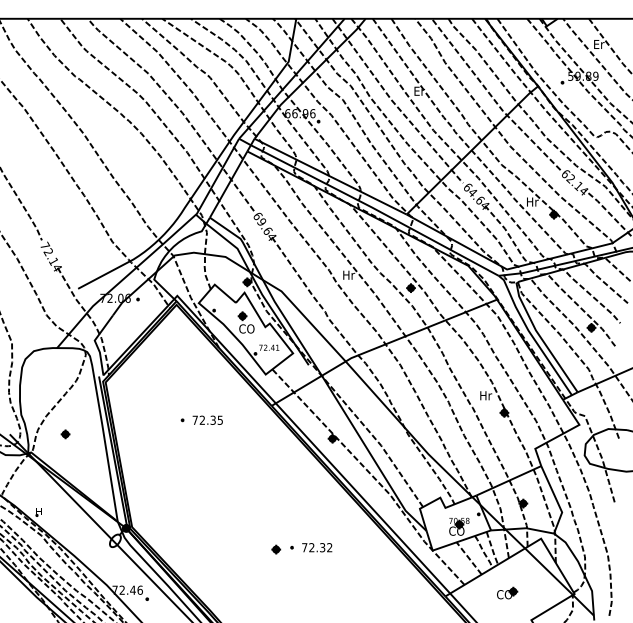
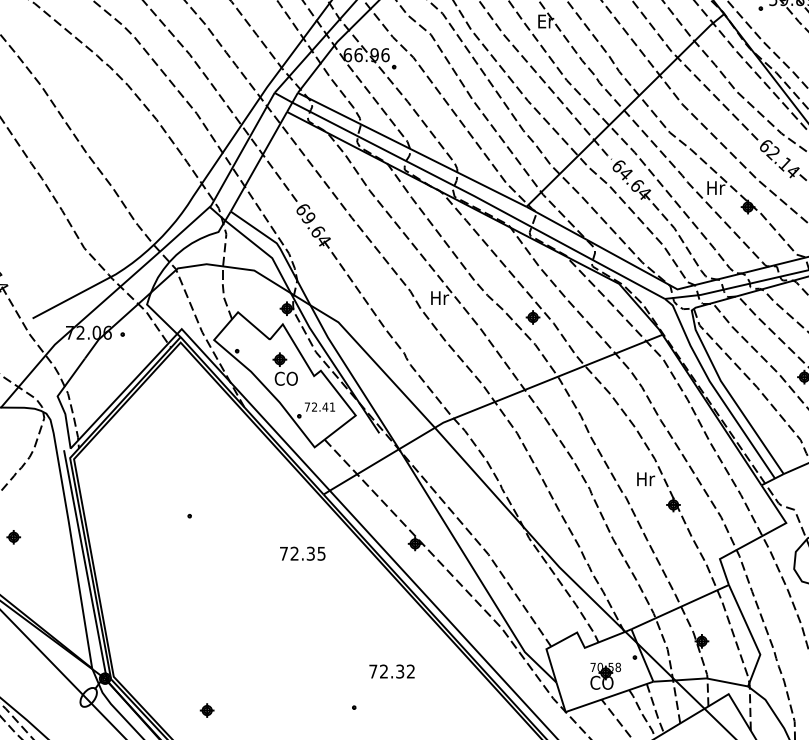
text: (207, 419) -> (302, 552), moved
text: (317, 547) -> (392, 671), moved
part: (276, 549) -> (207, 710), moved

